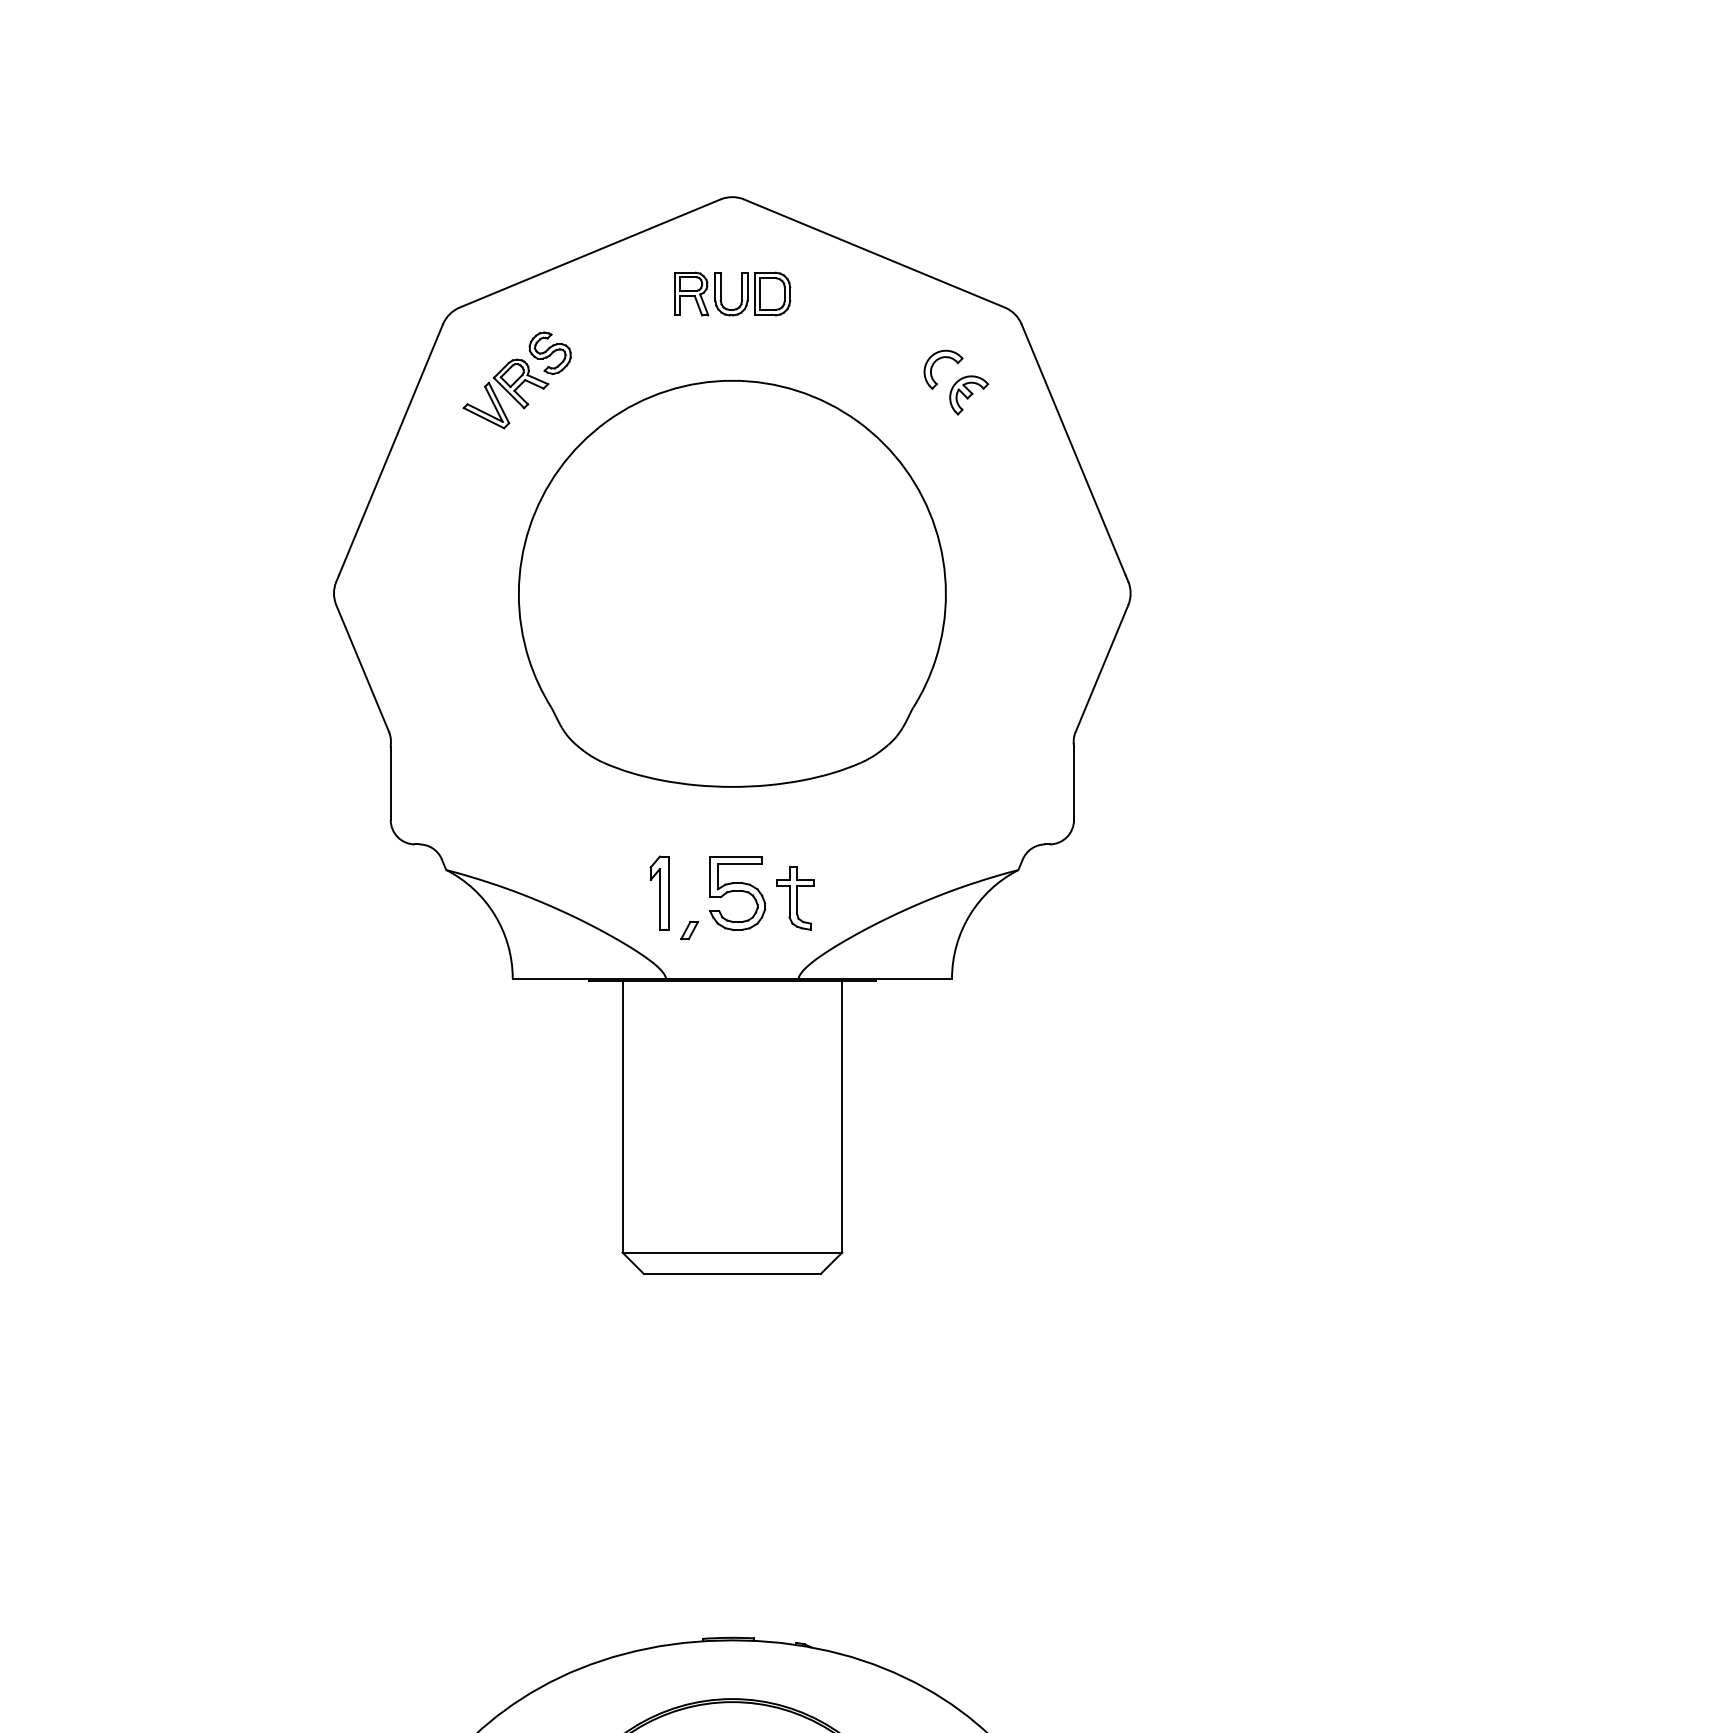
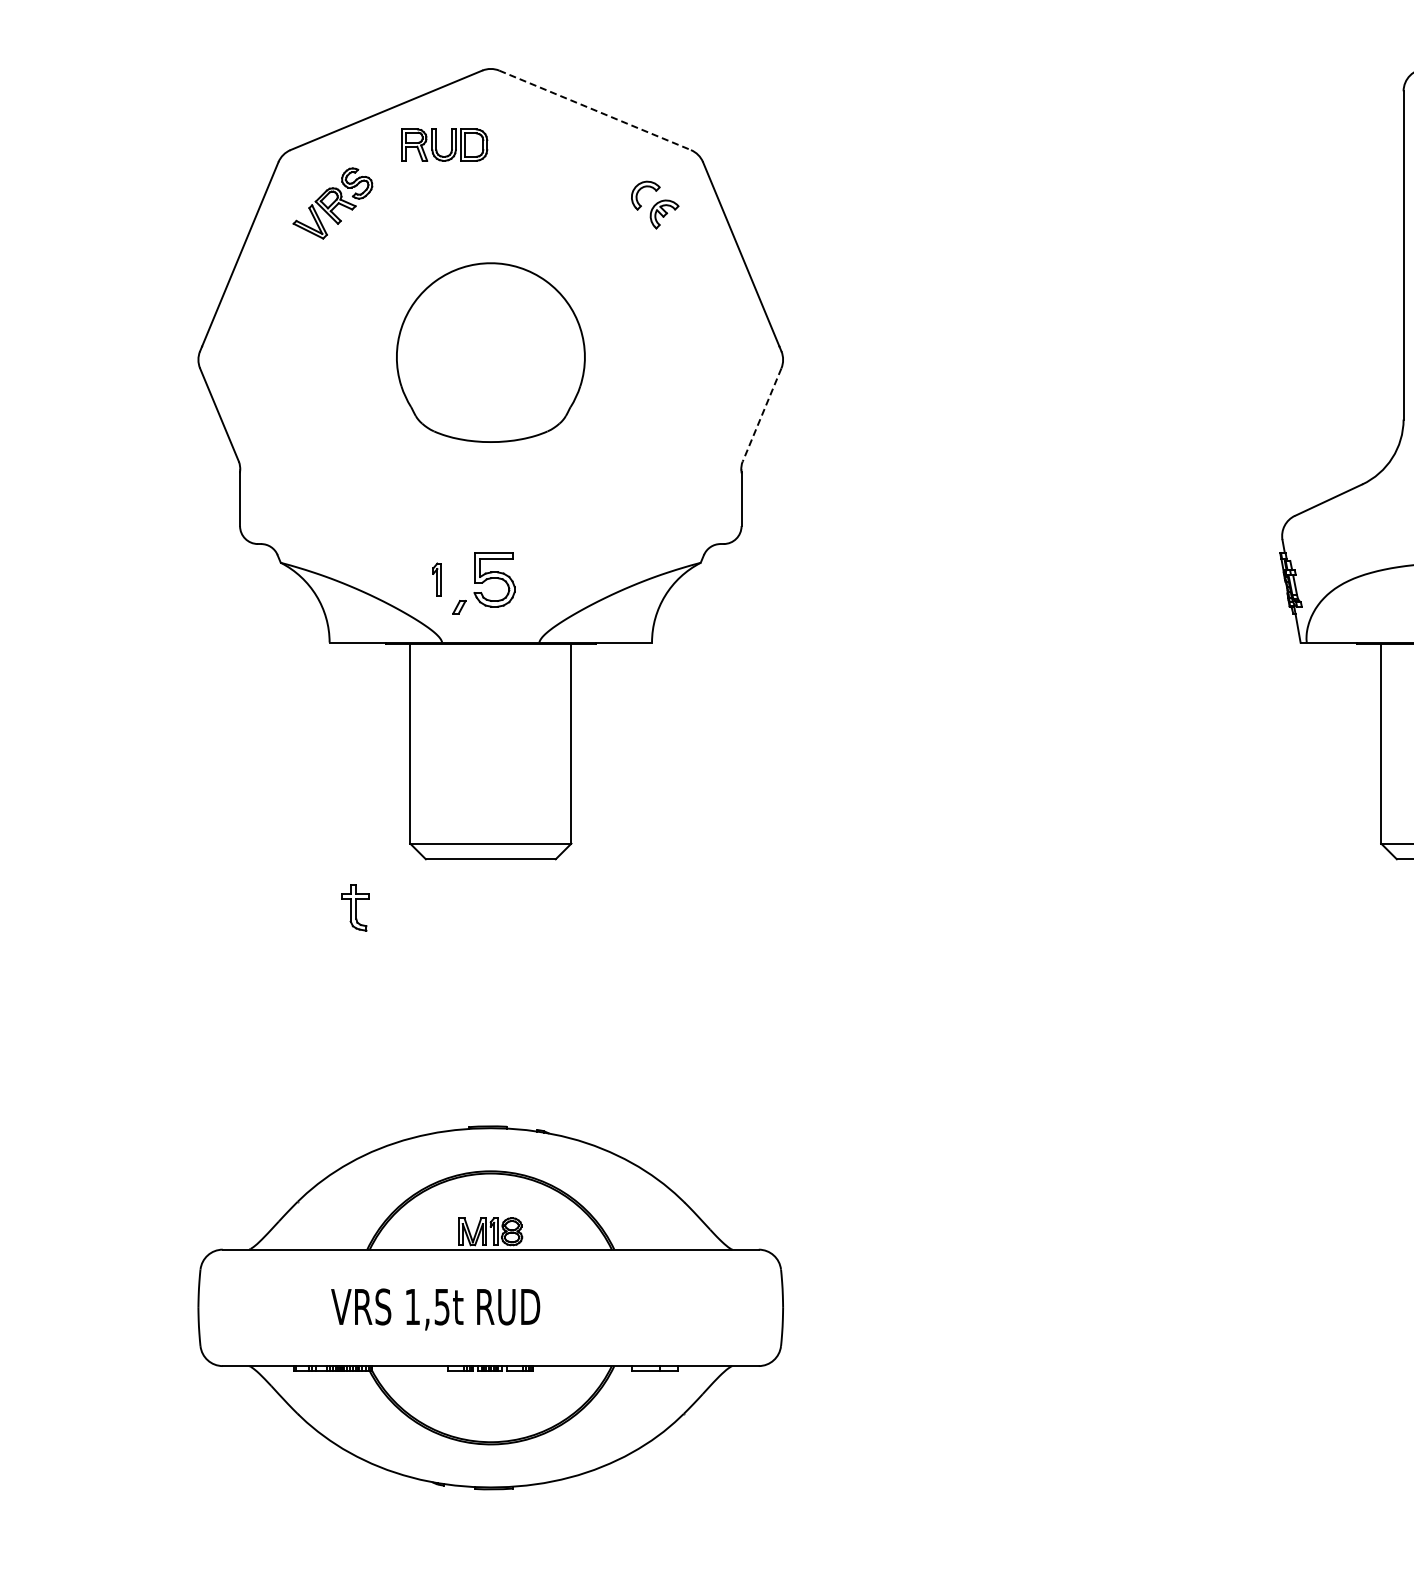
line: (875, 253) -> (595, 110), solid -> dashed
part: (741, 293) -> (451, 144), moved
part: (731, 583) -> (490, 352), size x0.6
line: (1101, 669) -> (761, 415), solid -> dashed
part: (658, 892) -> (436, 579), size x0.6
part: (795, 898) -> (355, 907), moved

